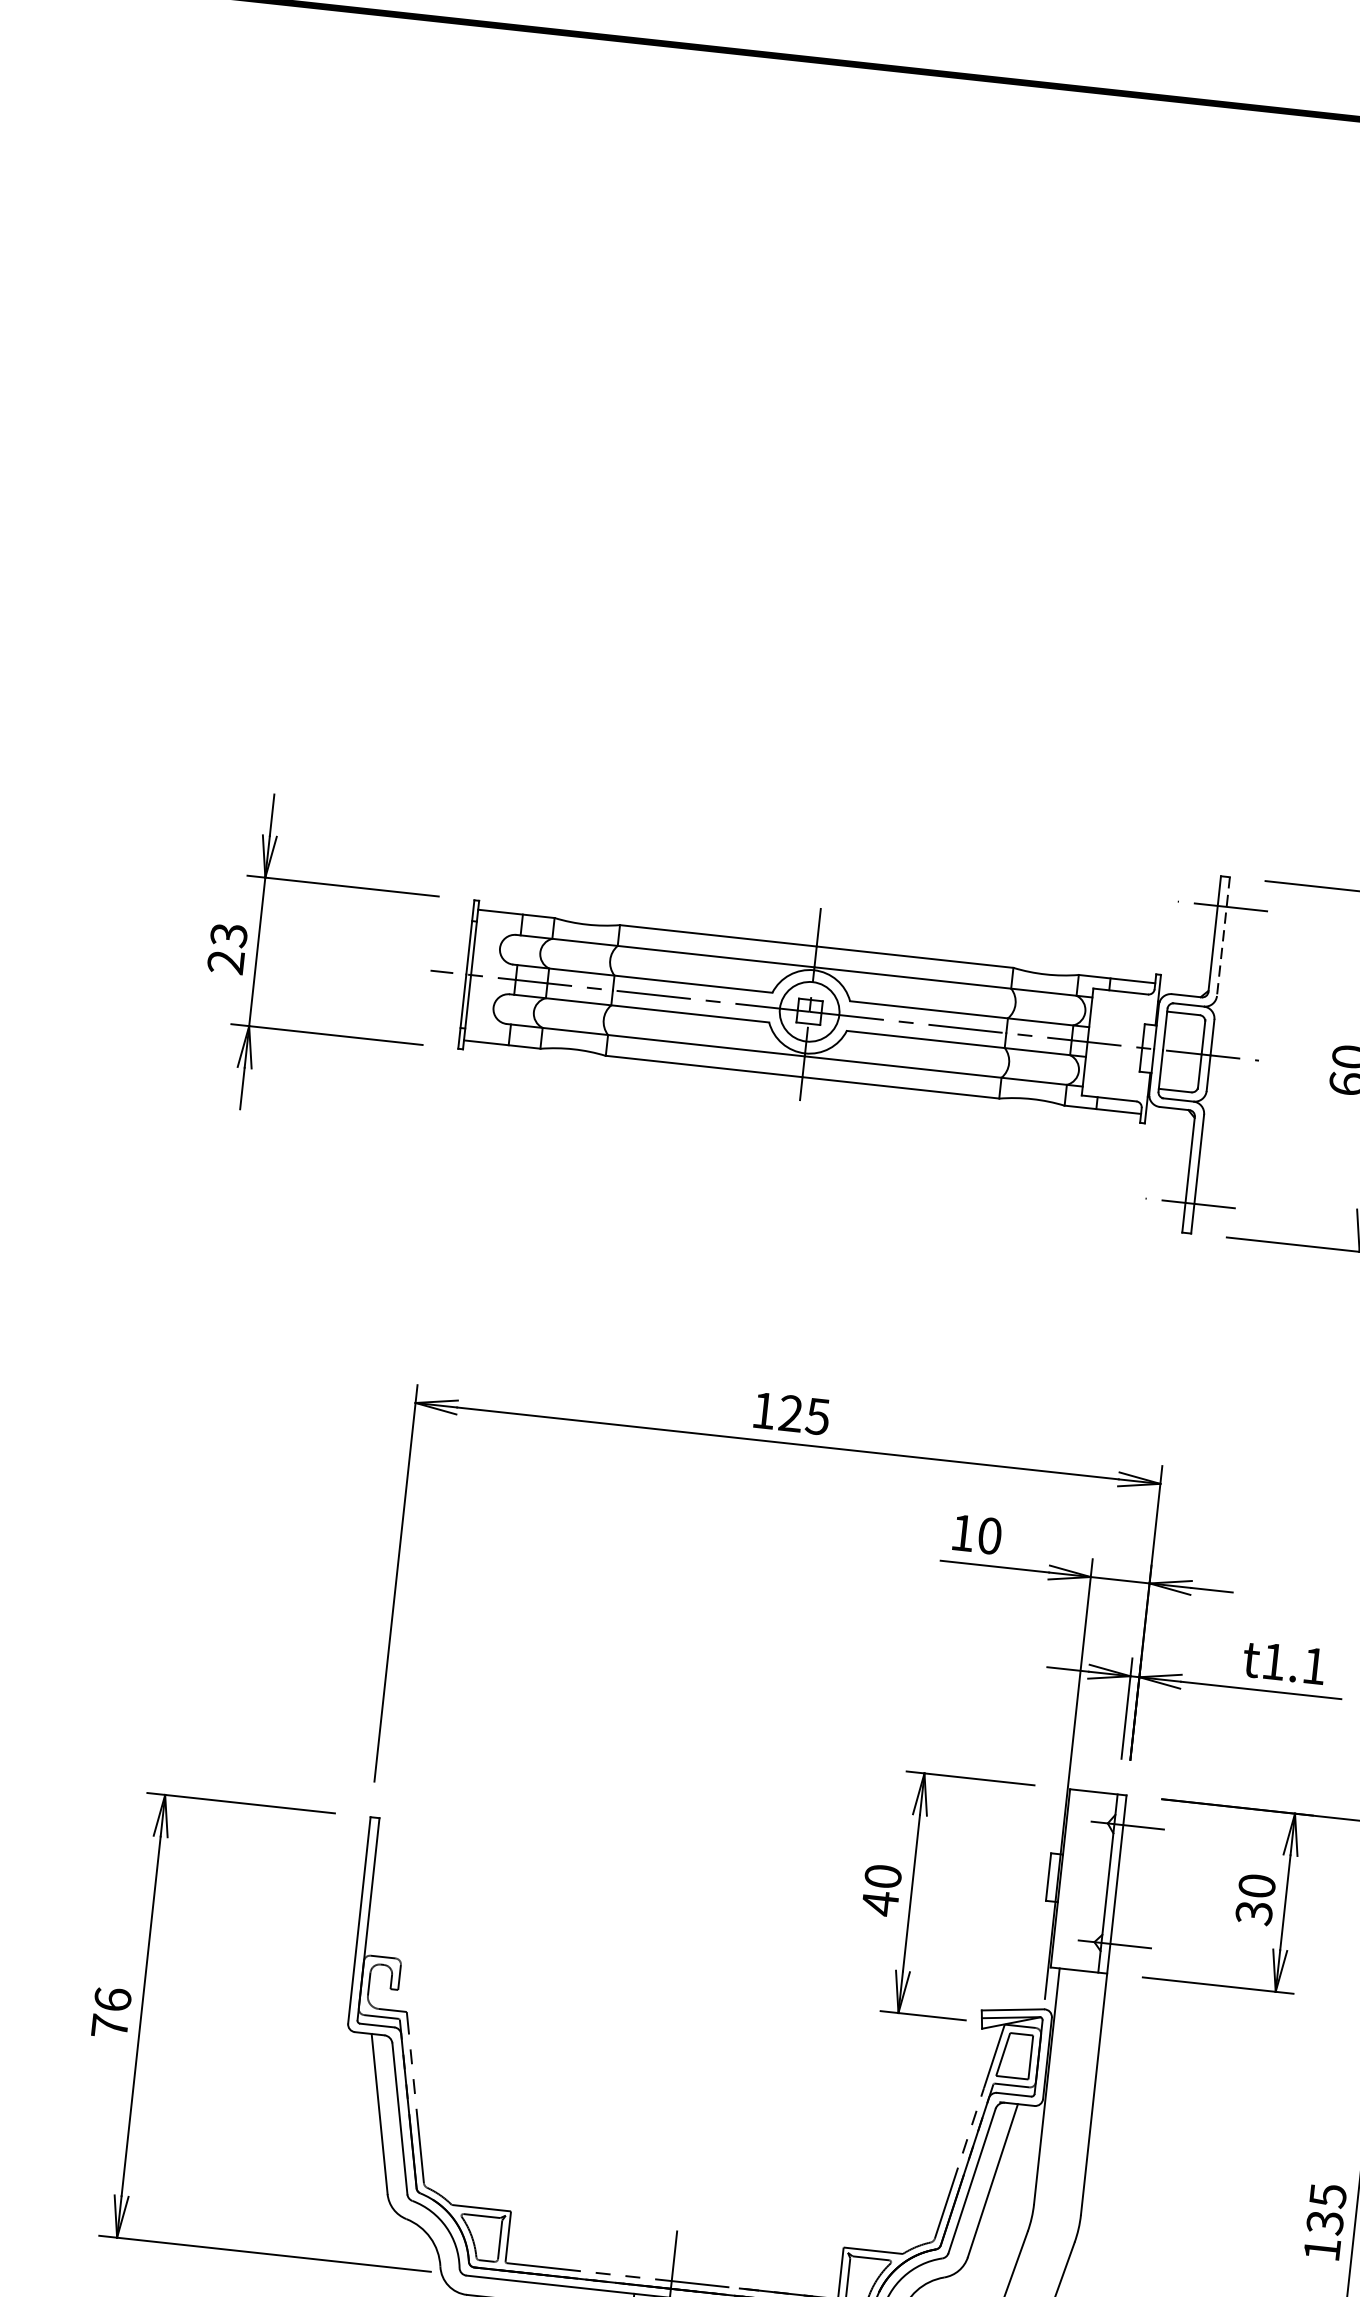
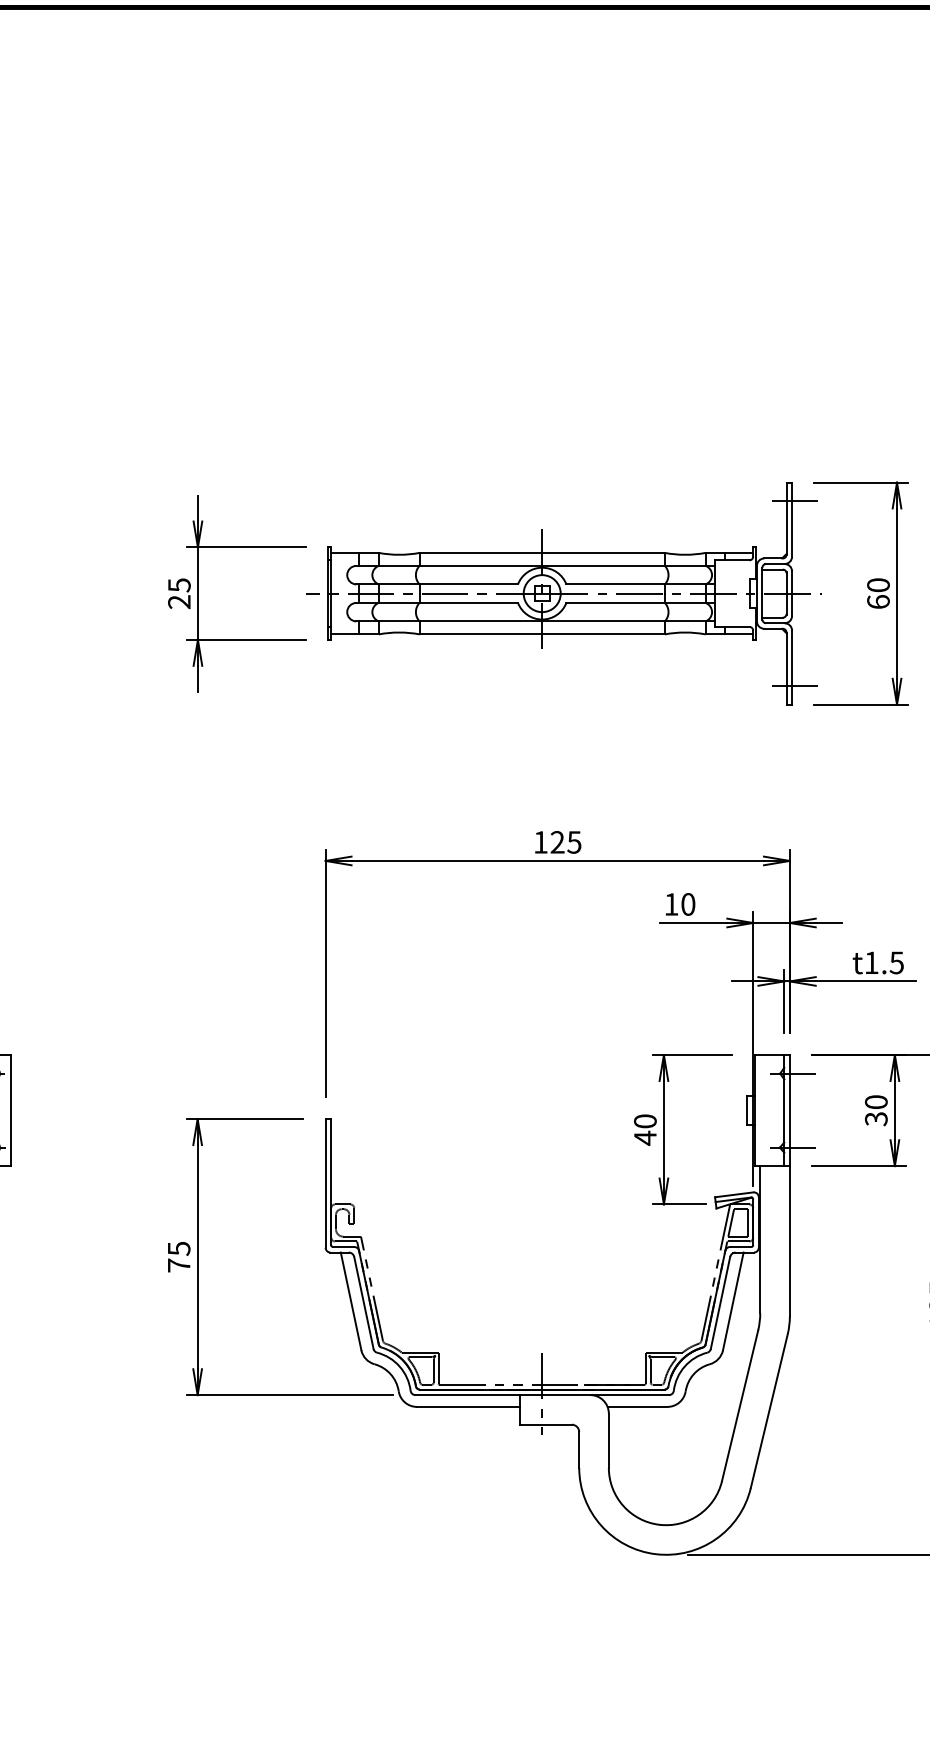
text: (229, 935) -> (179, 585), 23 -> 25
line: (1223, 938) -> (792, 520), dashed -> solid
text: (1313, 1665) -> (896, 962), t1.1 -> t1.5
text: (111, 1999) -> (178, 1248), 76 -> 75

